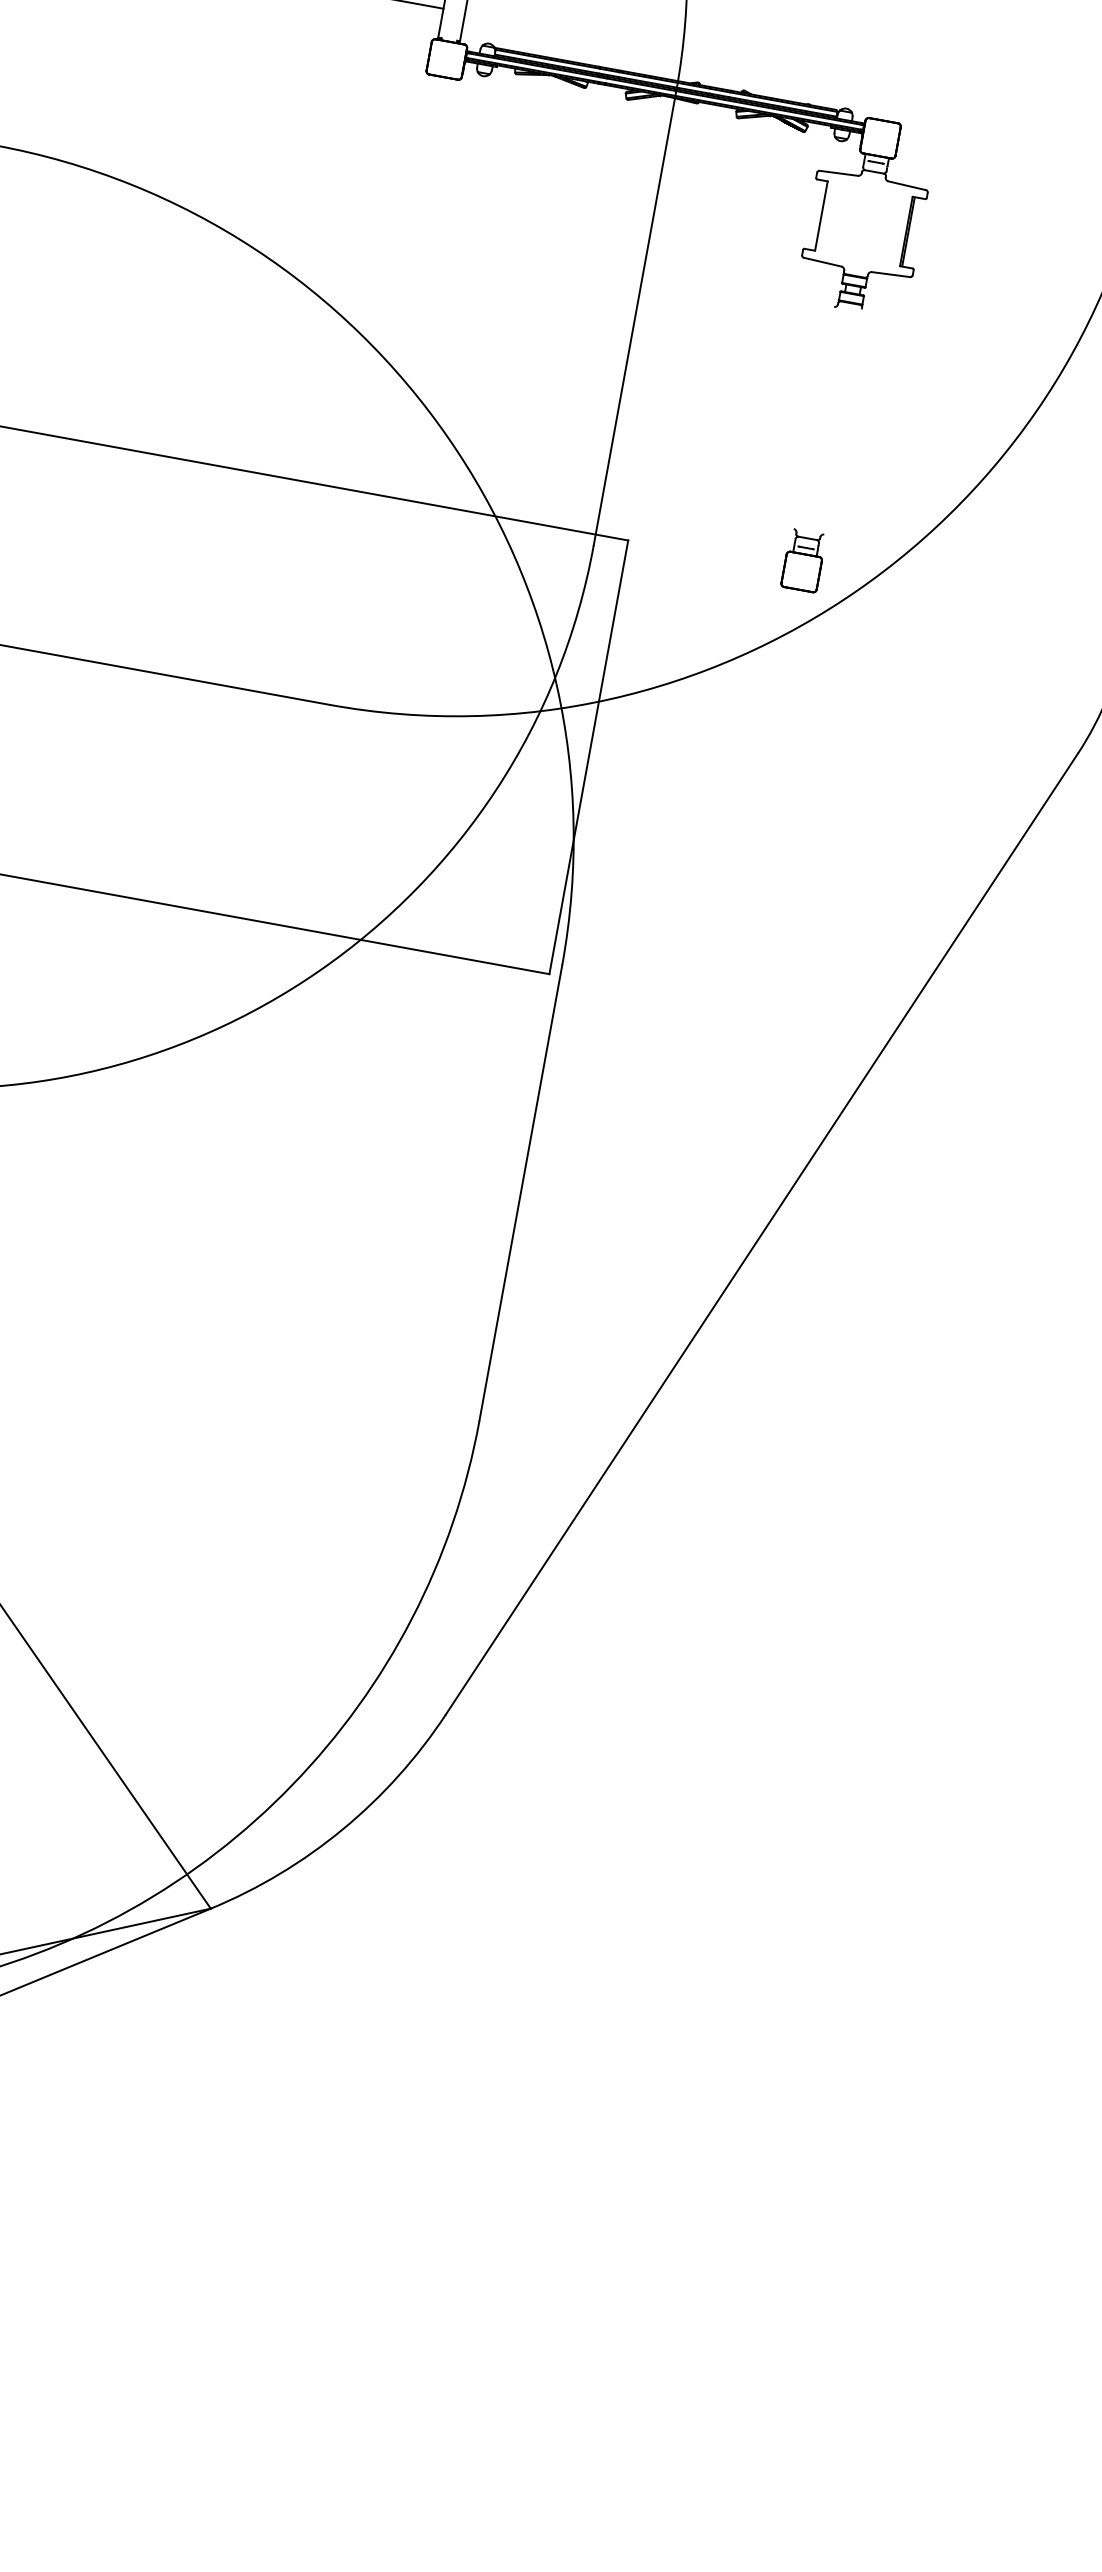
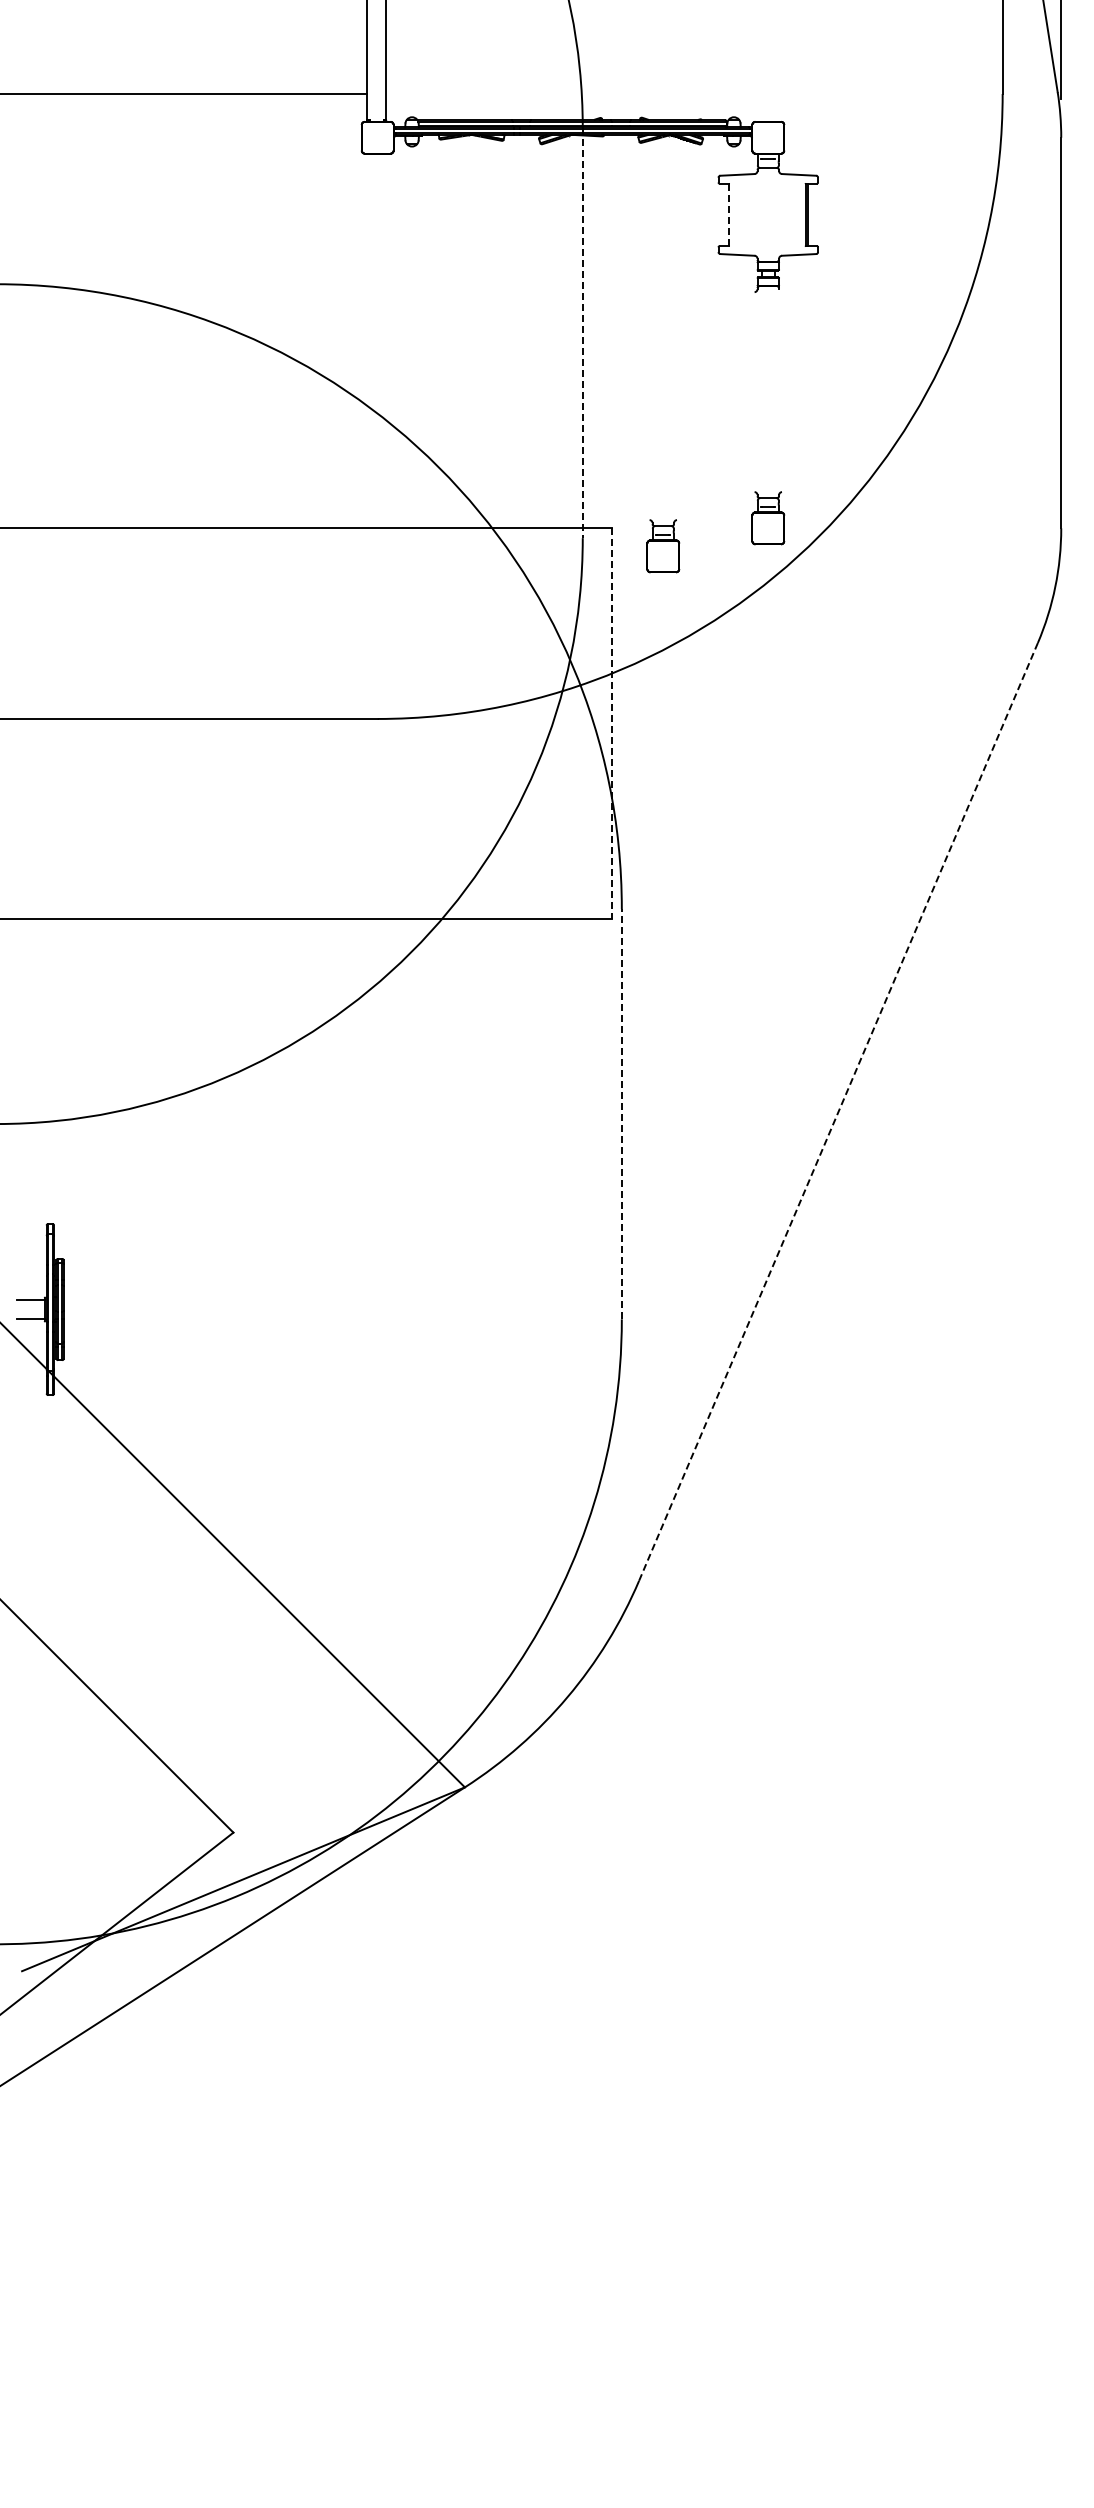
line: (821, 215) -> (729, 214), solid -> dashed
line: (634, 318) -> (582, 333), solid -> dashed
part: (681, 570) -> (663, 546), added
line: (589, 758) -> (612, 724), solid -> dashed
line: (520, 1192) -> (621, 1113), solid -> dashed
line: (761, 1233) -> (838, 1111), solid -> dashed

